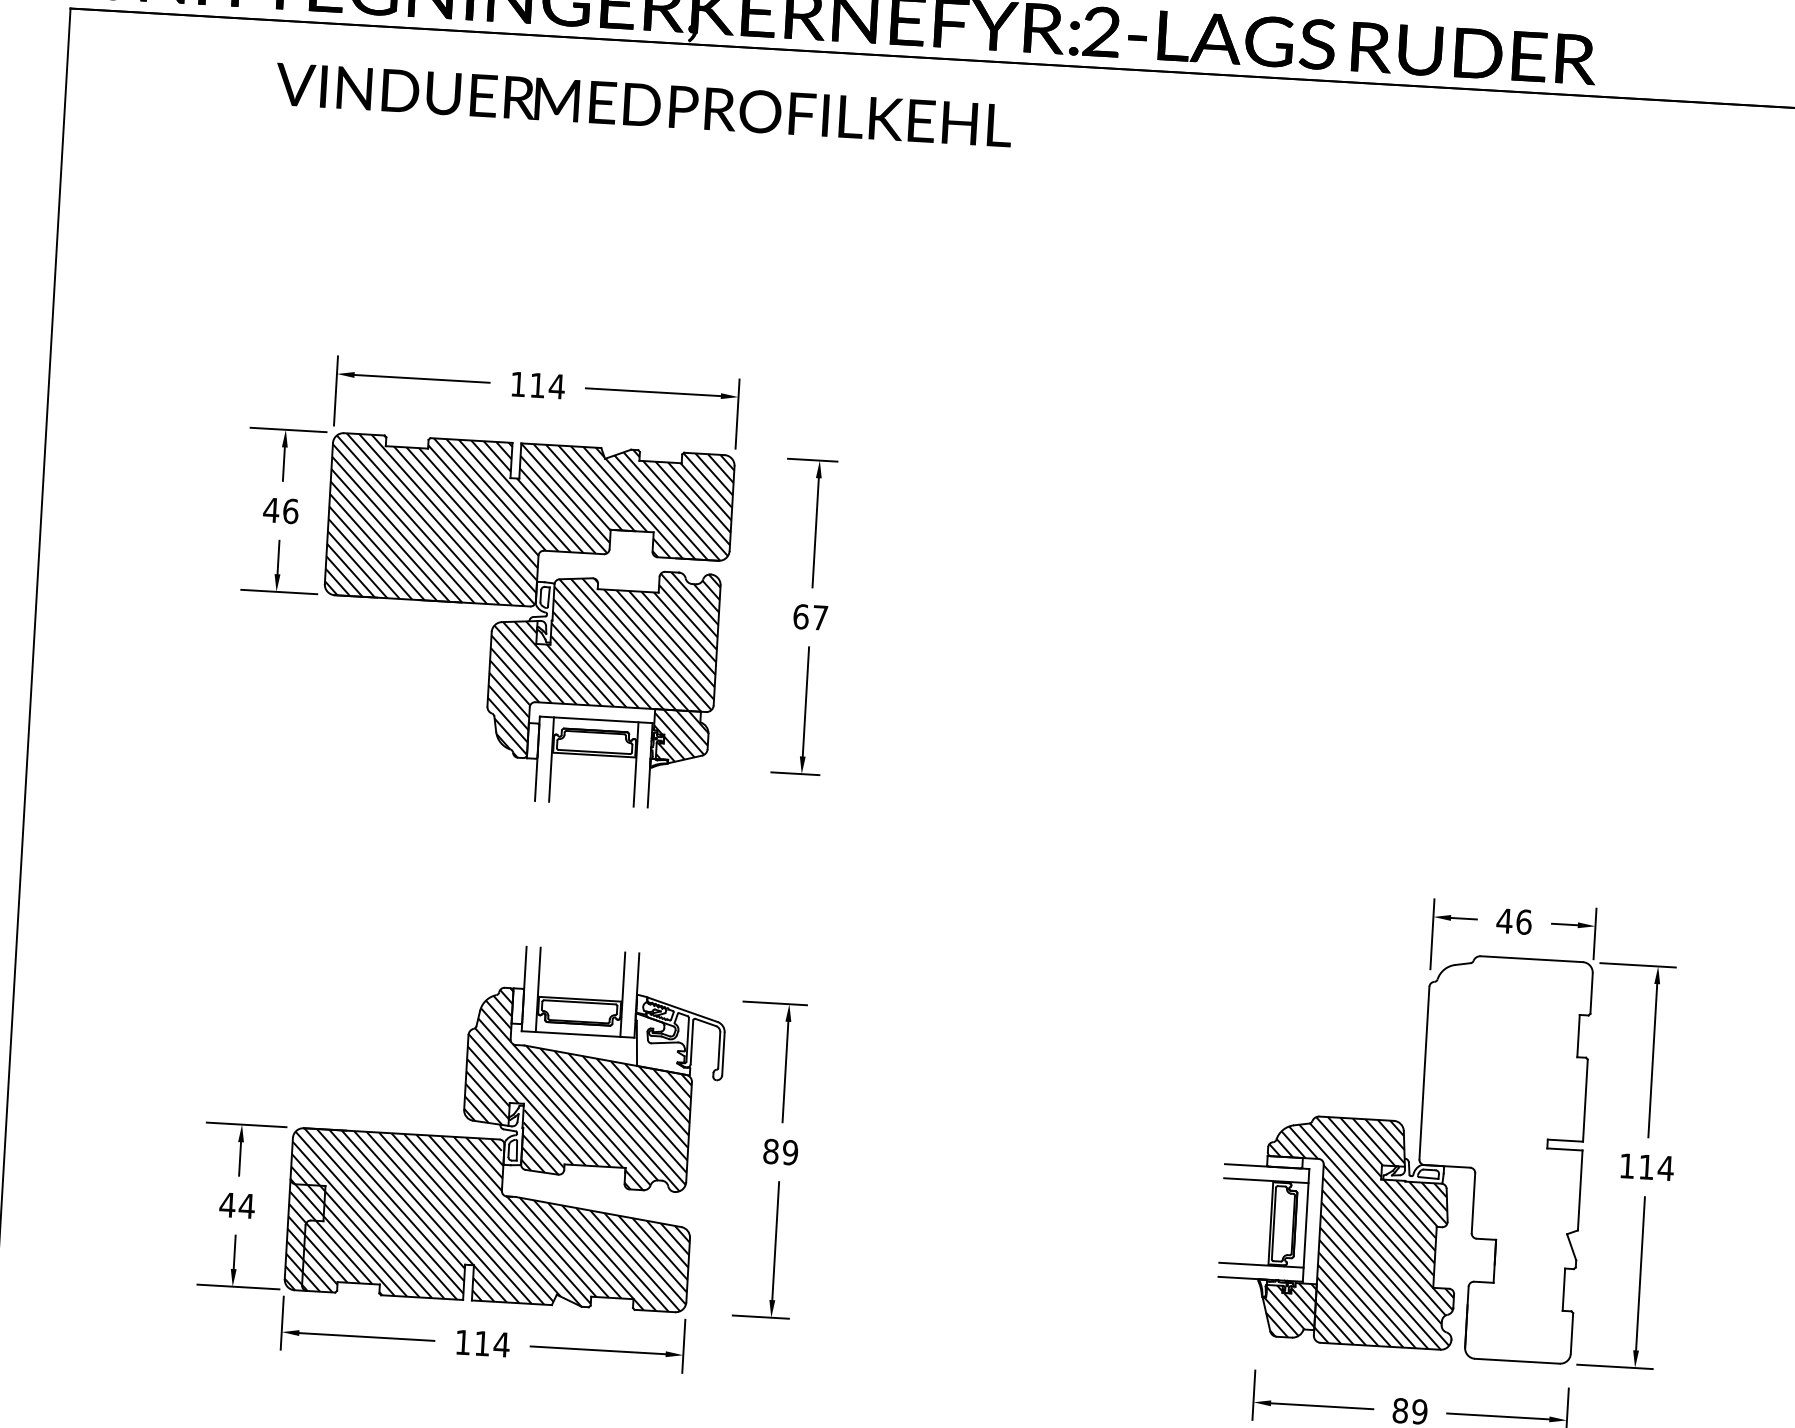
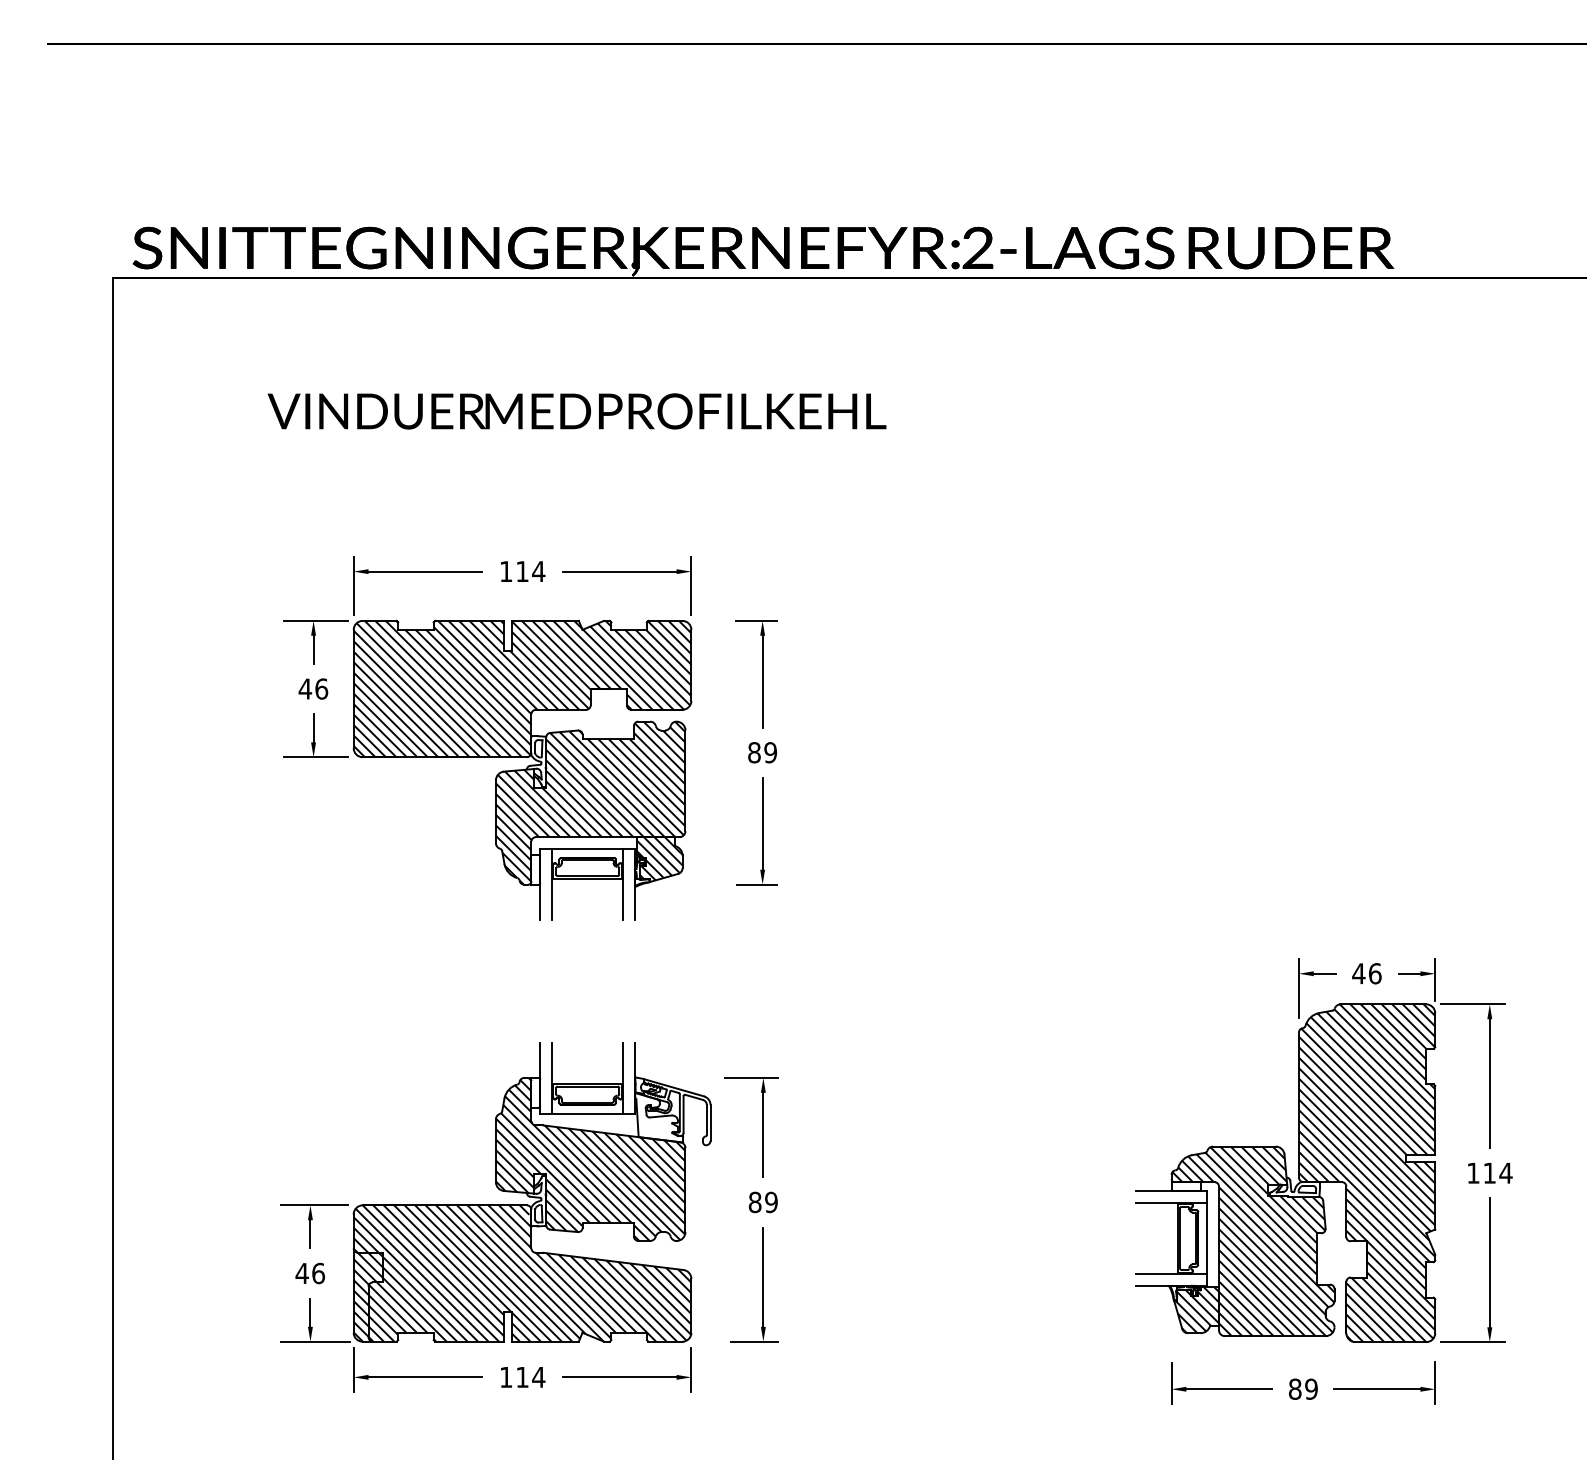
text: (643, 105) -> (576, 411), moved
text: (810, 617) -> (762, 752), 67 -> 89
hatch: (1500, 1159) -> (1366, 1173), added
text: (246, 1206) -> (318, 1273), 44 -> 46

